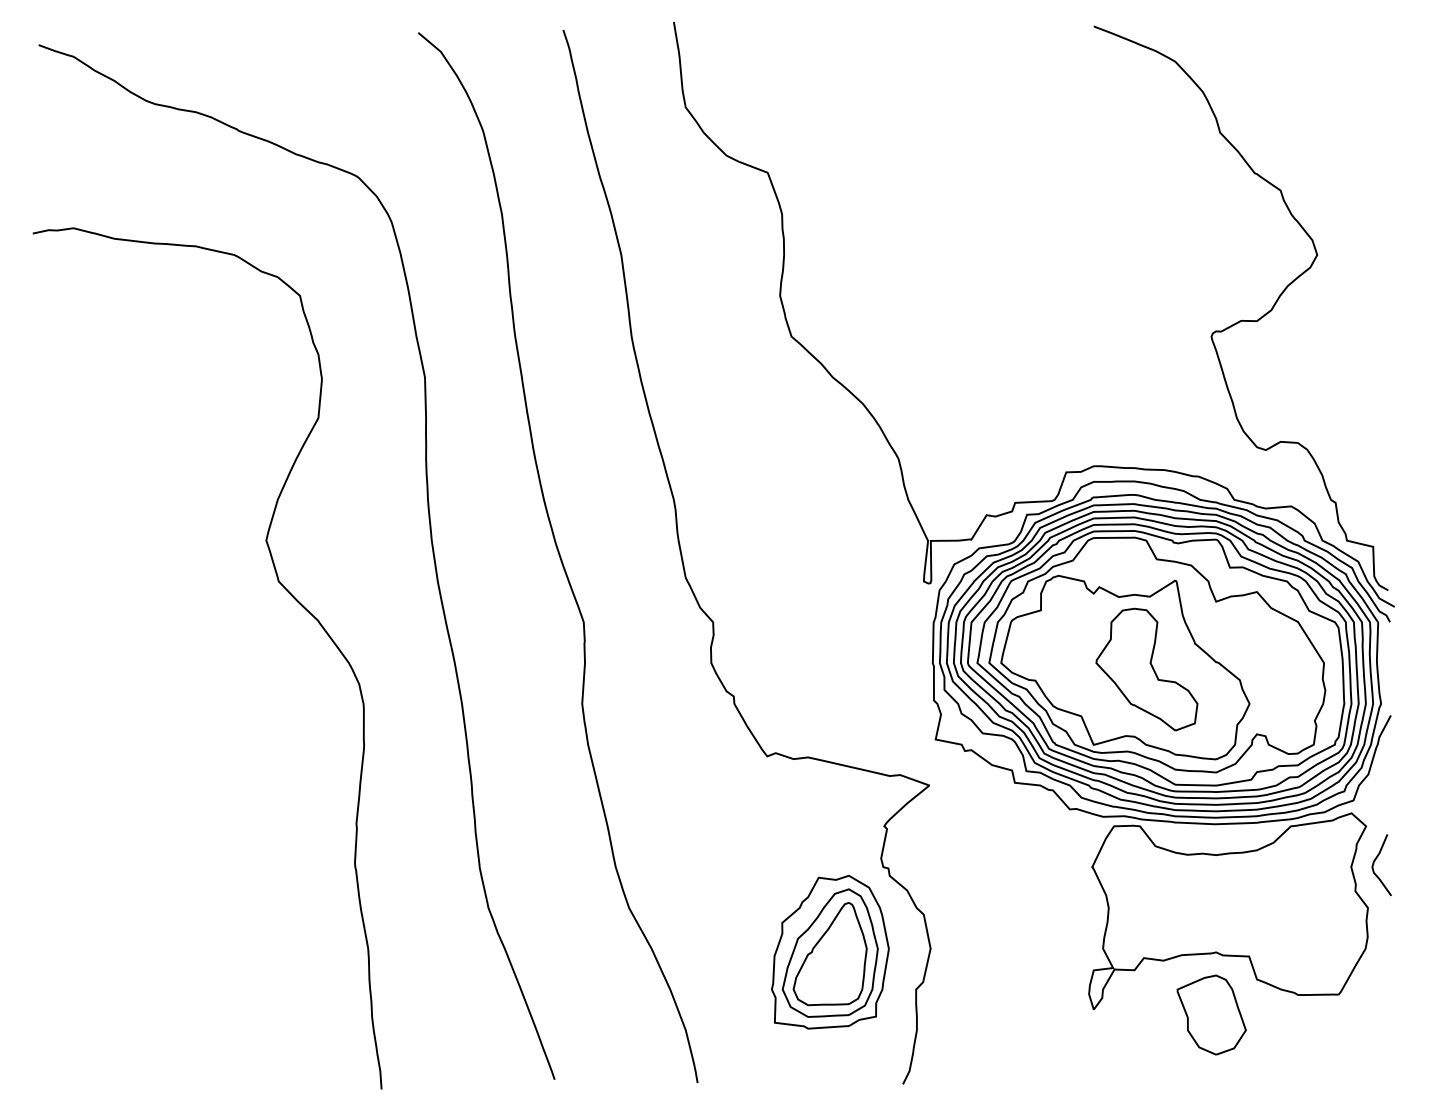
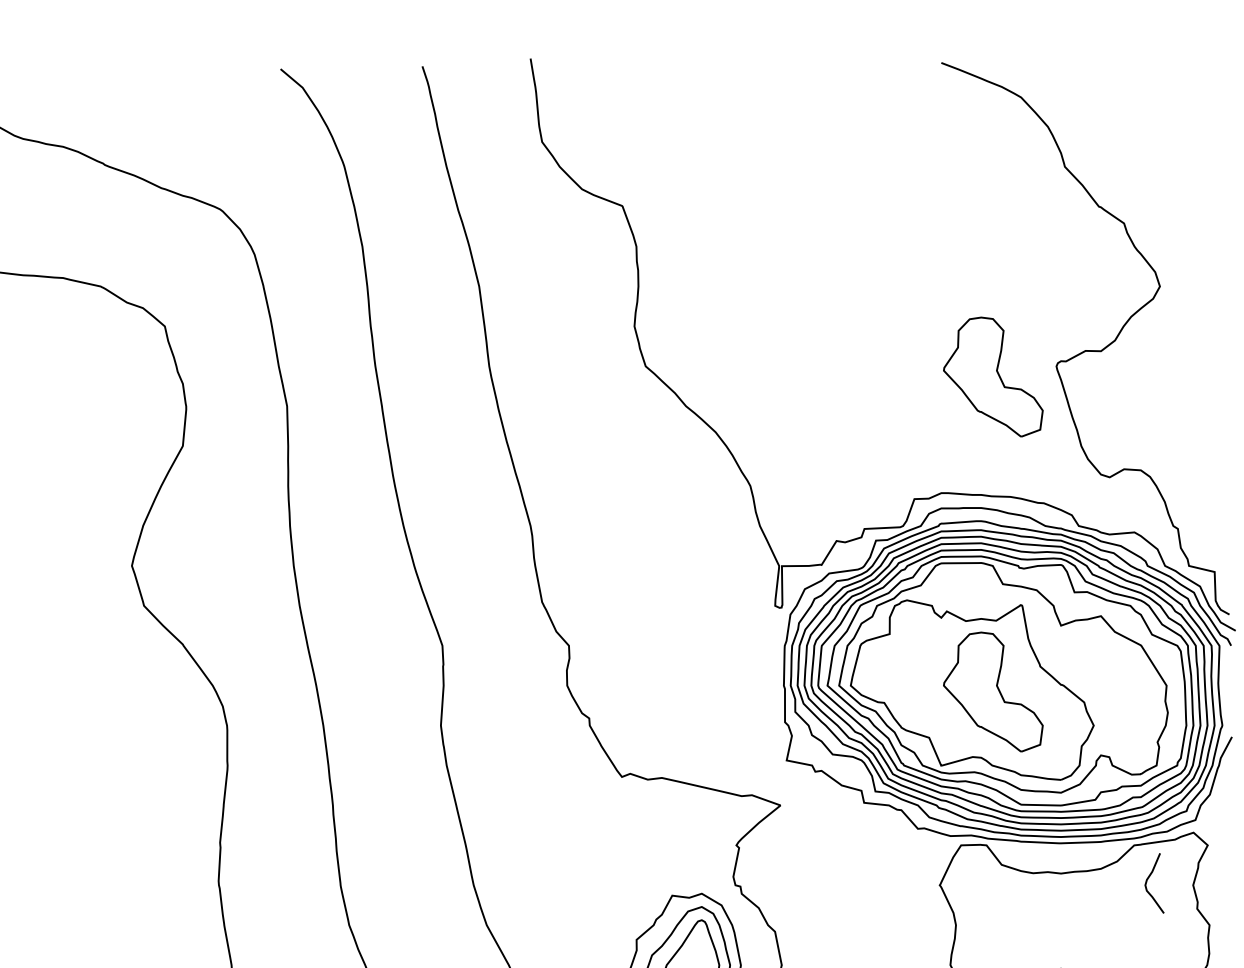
part: (1146, 347) -> (992, 376), added
curve: (1375, 861) -> (1148, 879), moved

